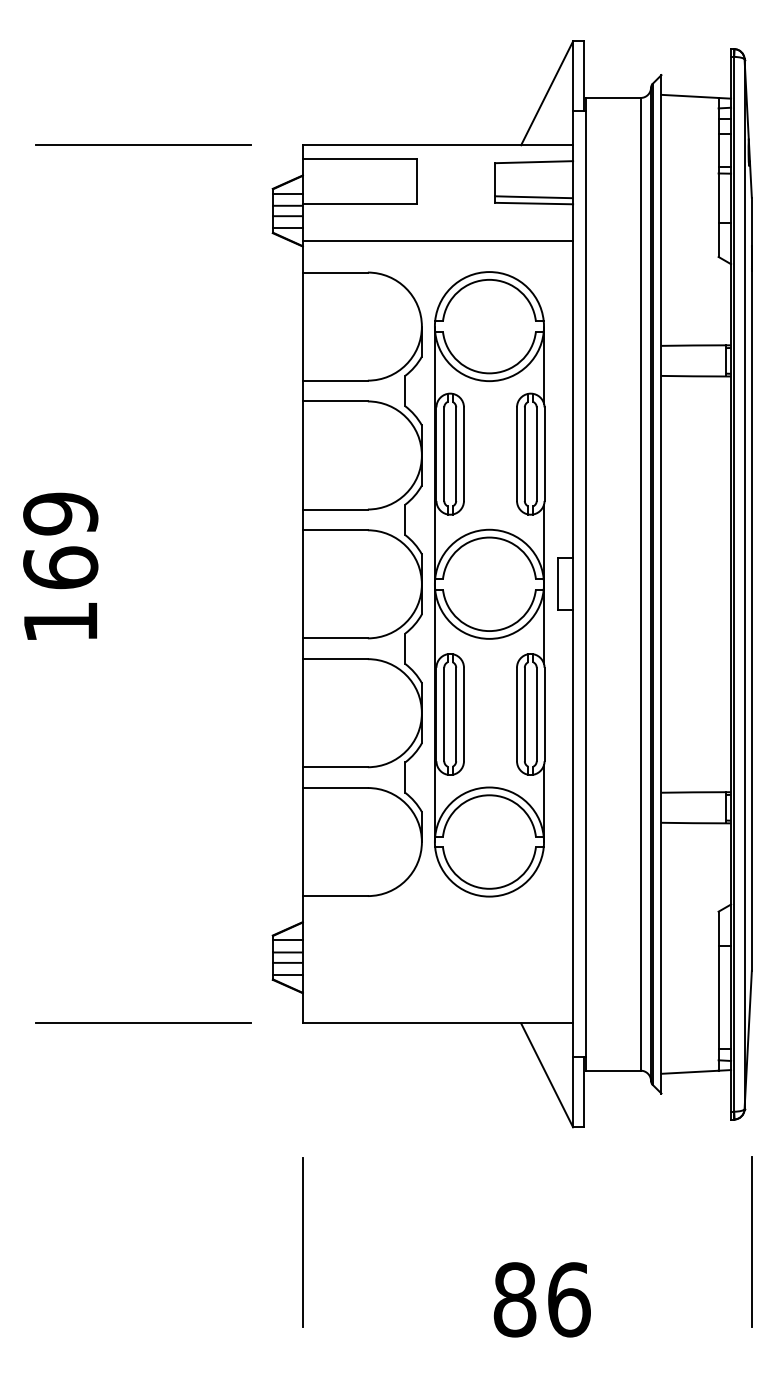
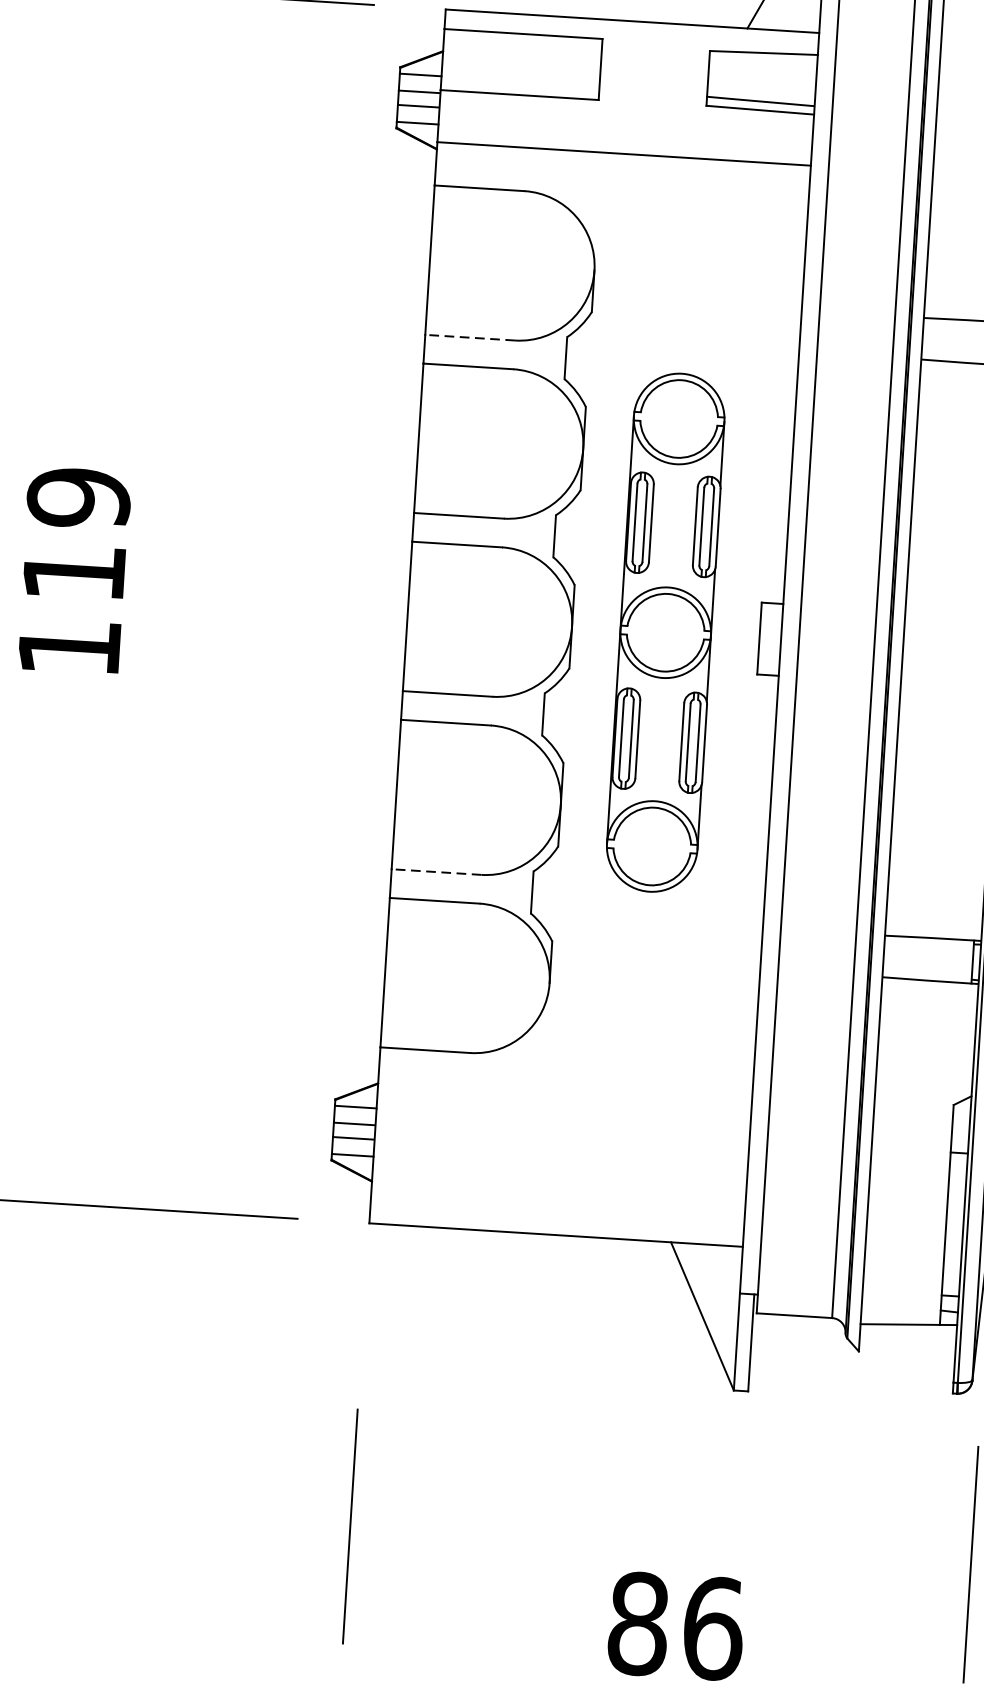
line: (334, 380) -> (468, 337), solid -> dashed
text: (60, 567) -> (73, 572), 169 -> 119
part: (489, 584) -> (665, 632), size x0.6
line: (334, 767) -> (435, 872), solid -> dashed

